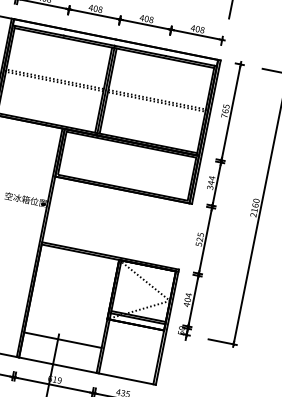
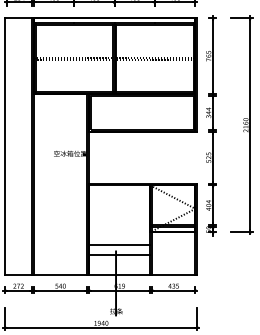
line: (64, 328) -> (119, 245), added

